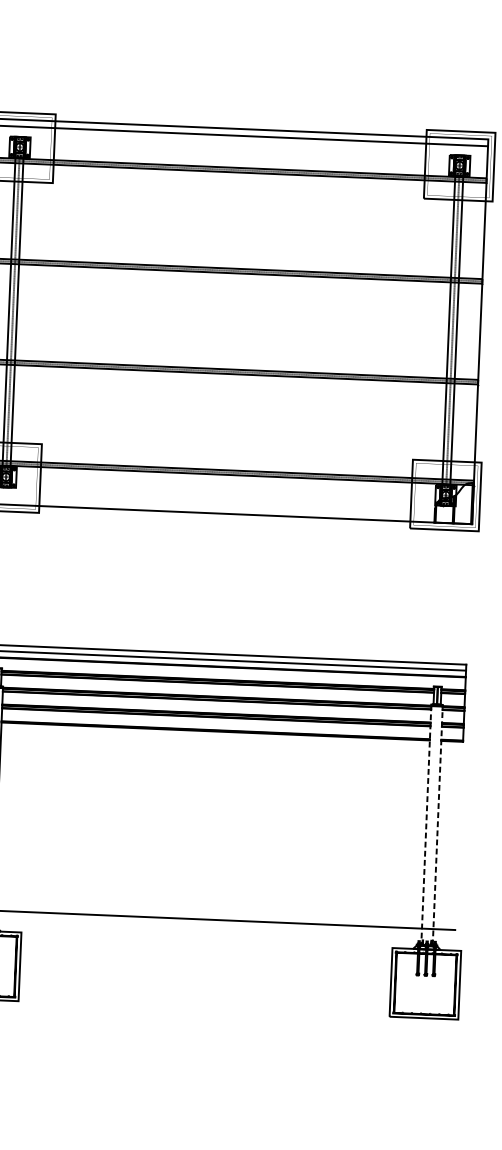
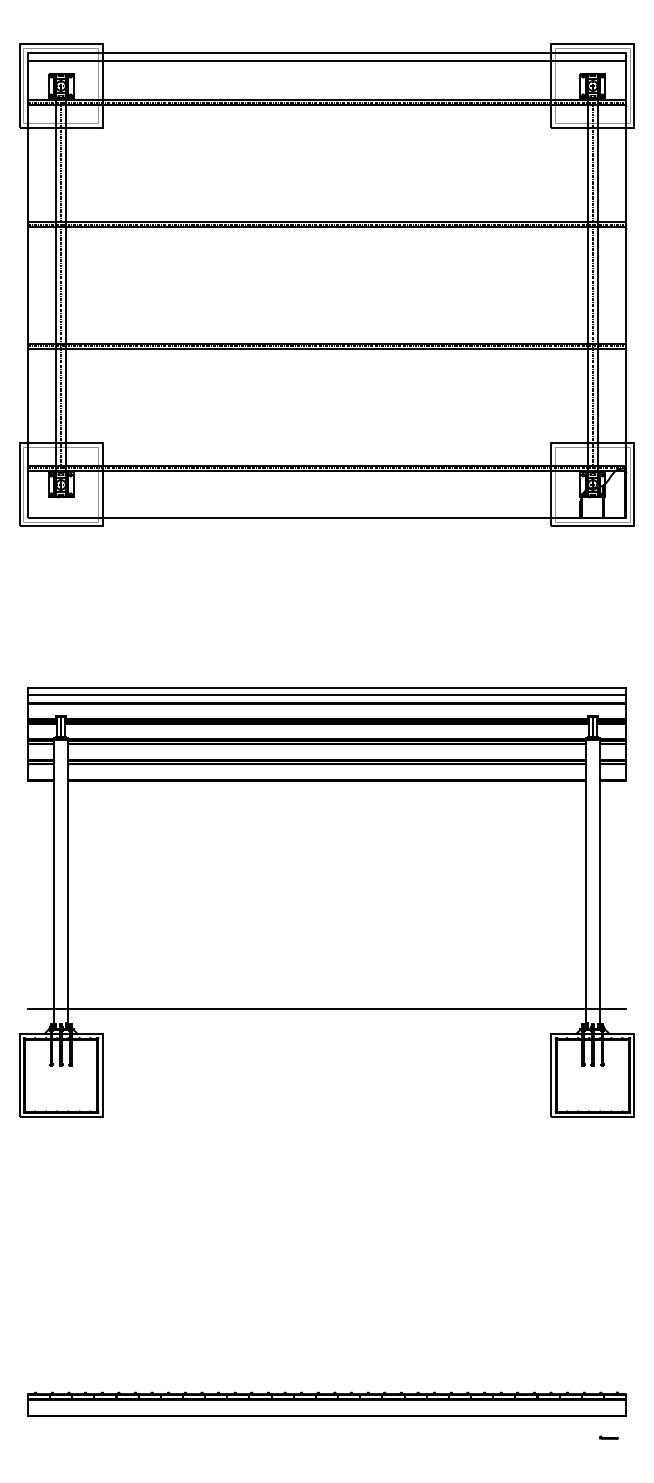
line: (426, 824) -> (586, 883), dashed -> solid
line: (437, 825) -> (599, 883), dashed -> solid

